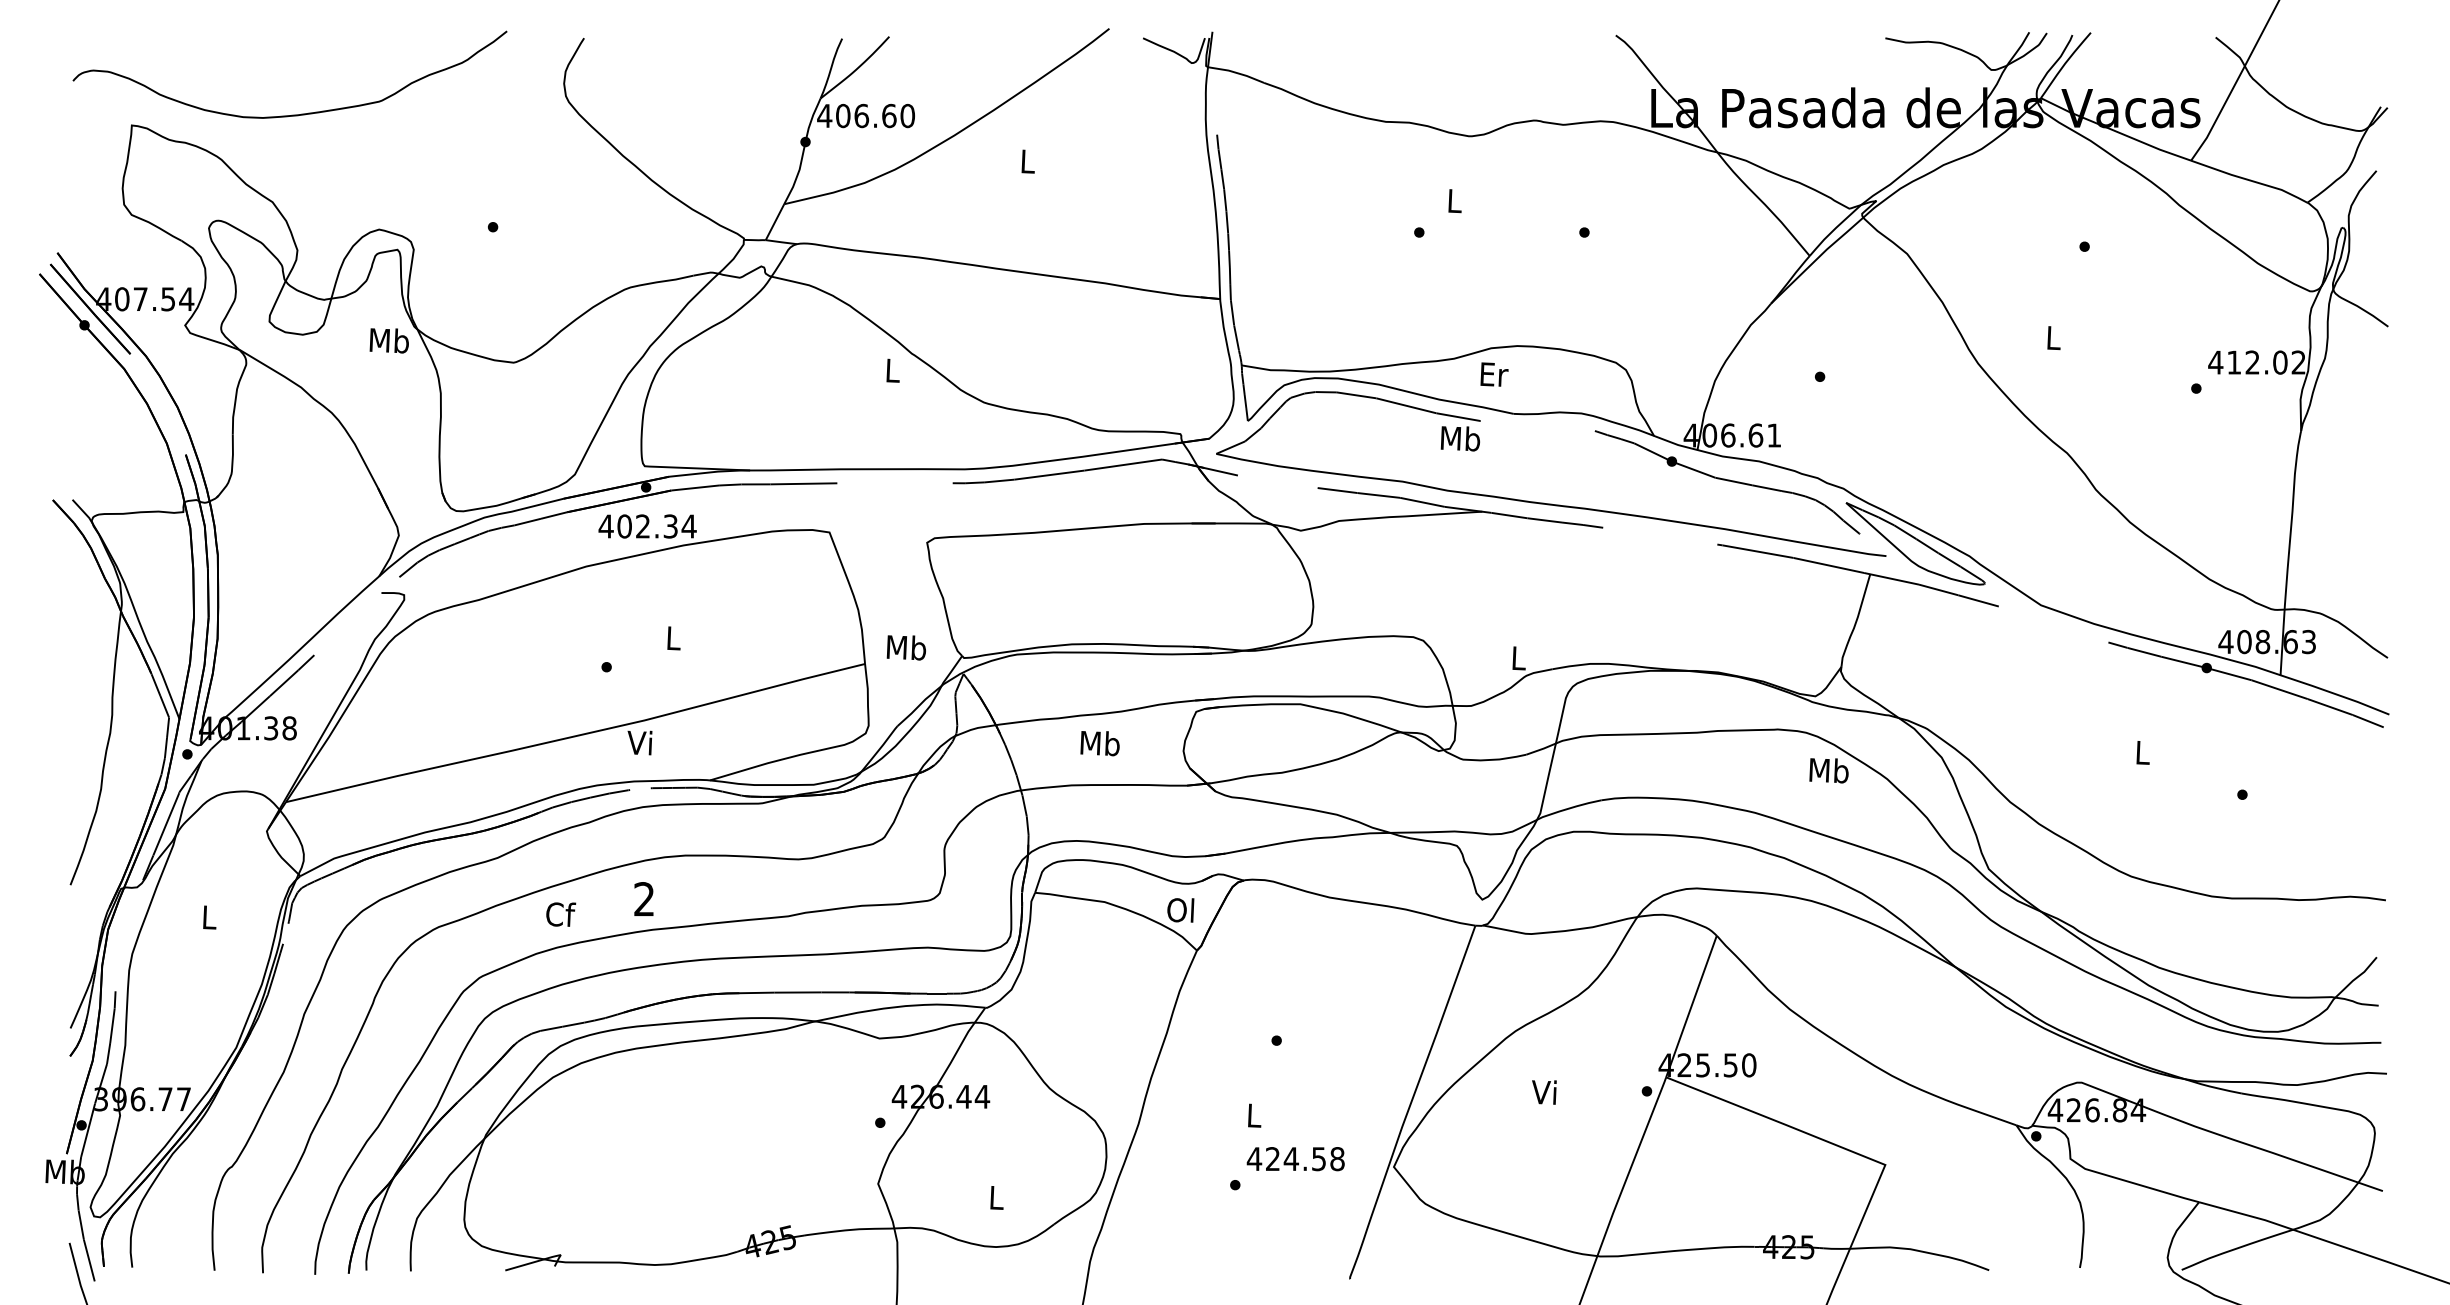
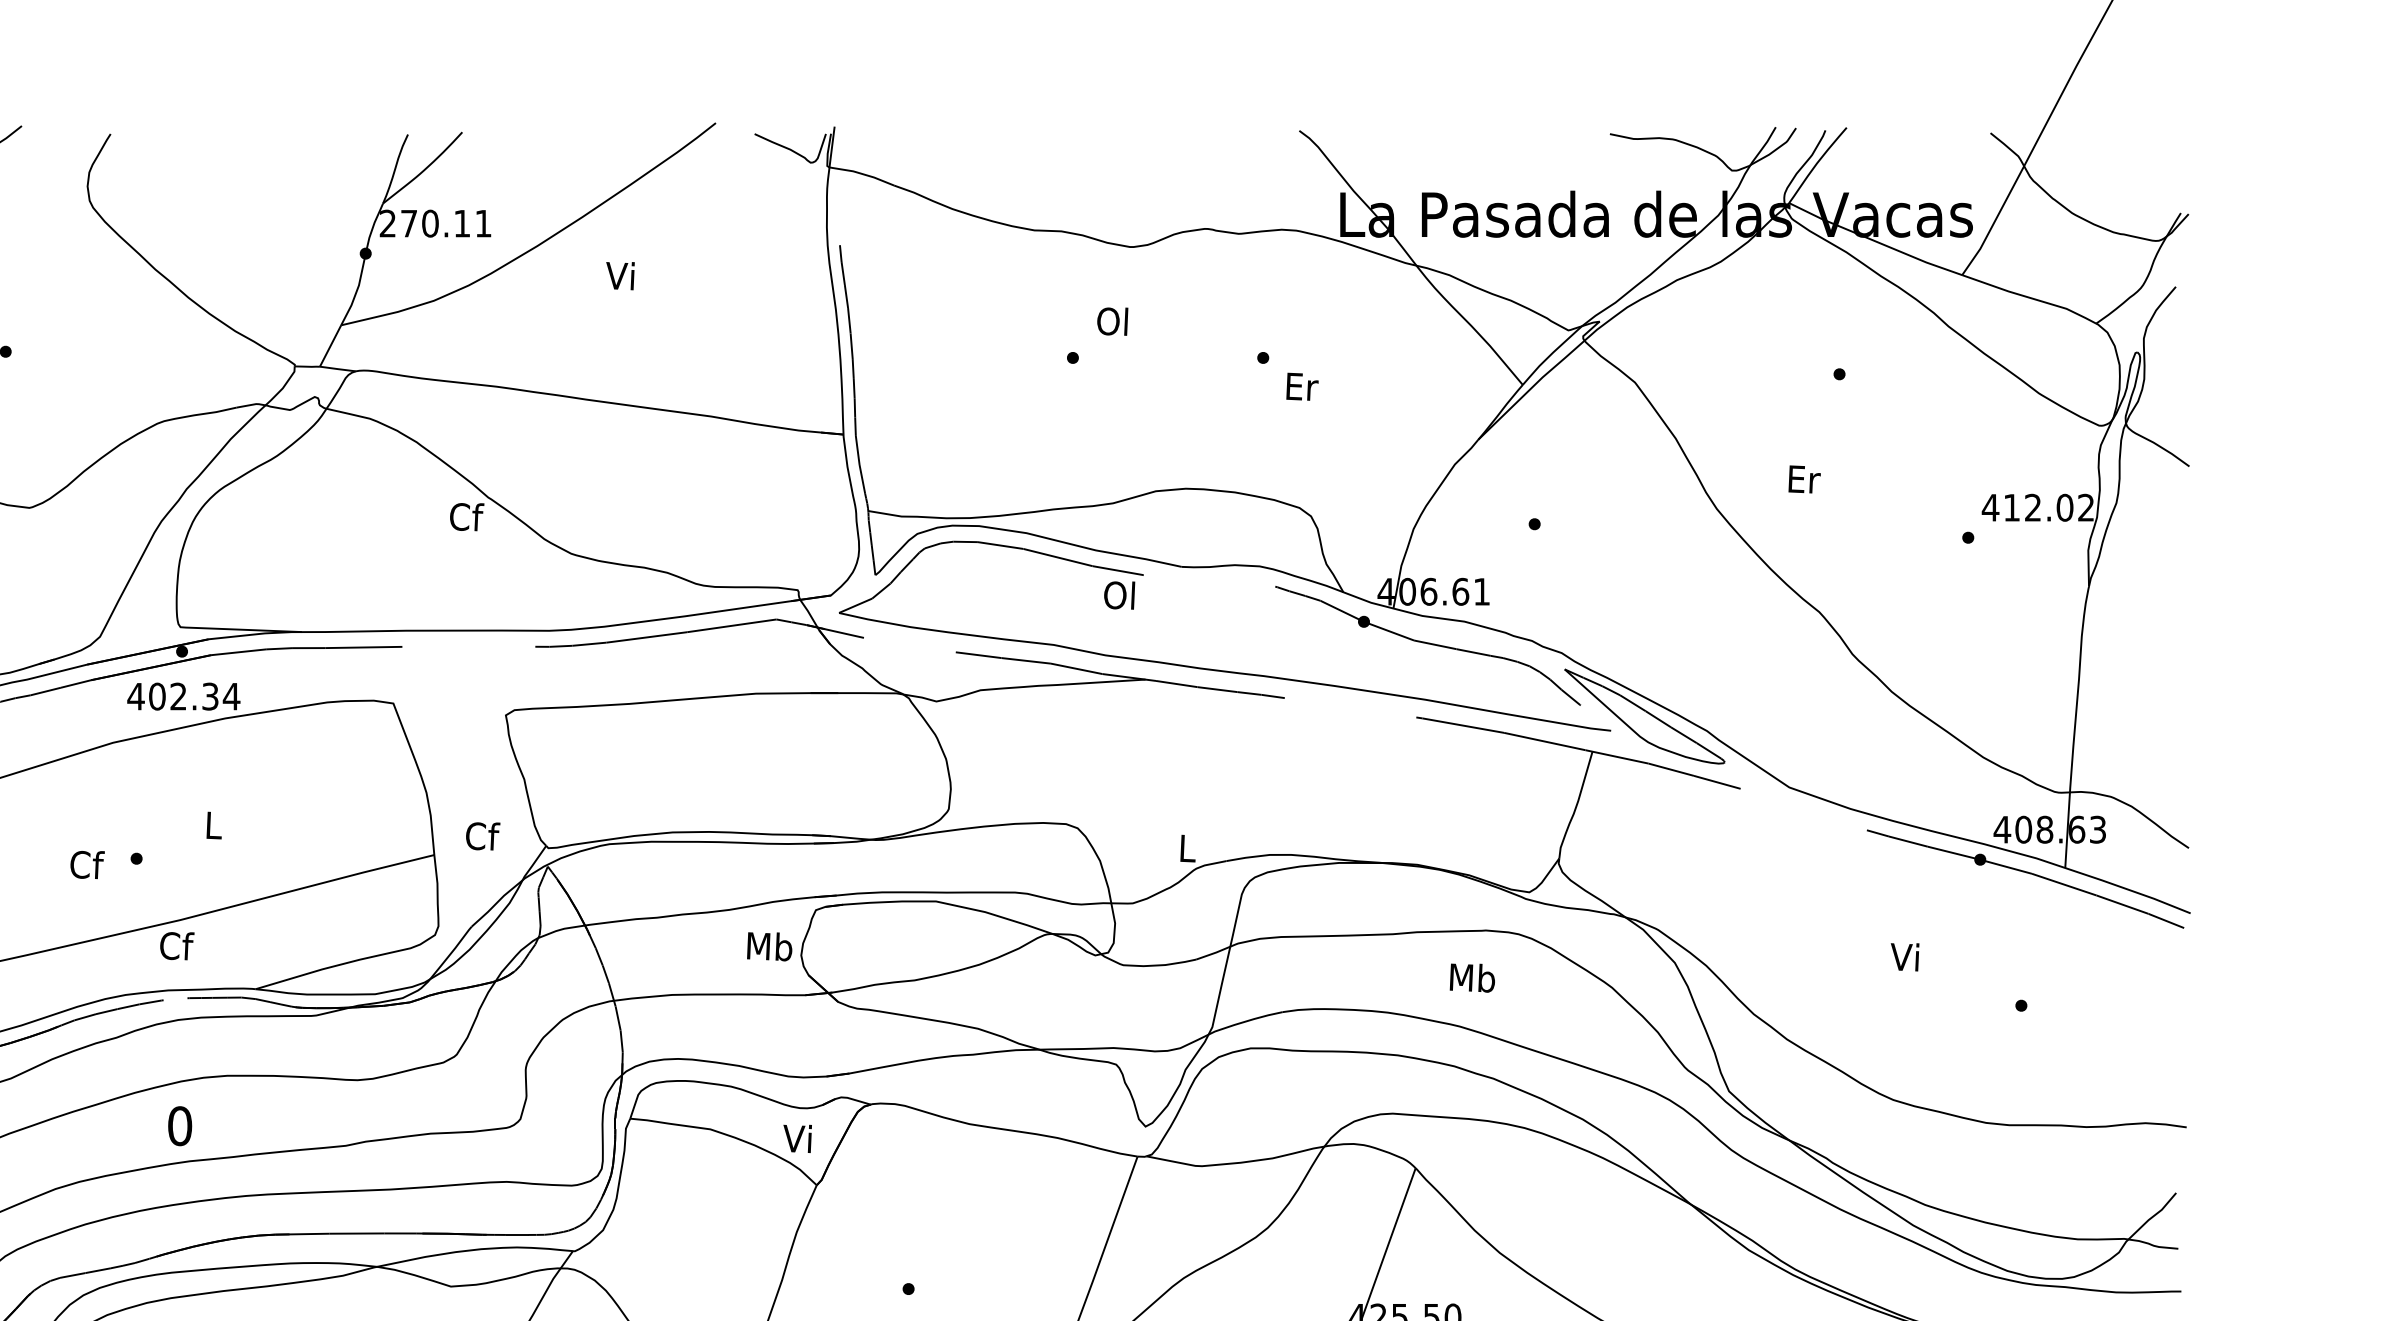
text: (866, 115) -> (435, 223), 406.60 -> 270.11
text: (1026, 161) -> (620, 276), L -> Vi
text: (1453, 200) -> (1112, 321), L -> Ol
text: (2054, 337) -> (1804, 478), L -> Er
text: (893, 370) -> (467, 516), L -> Cf
text: (1494, 374) -> (1302, 386), moved
text: (1460, 438) -> (1120, 595), Mb -> Ol
text: (906, 647) -> (482, 836), Mb -> Cf
text: (641, 742) -> (176, 945), Vi -> Cf
text: (1099, 743) -> (768, 946), moved
text: (2141, 752) -> (1905, 957), L -> Vi
text: (1828, 770) -> (1471, 977), moved
text: (644, 899) -> (180, 1126), 2 -> 0
text: (1180, 910) -> (797, 1139), Ol -> Vi
text: (561, 914) -> (88, 864), moved

